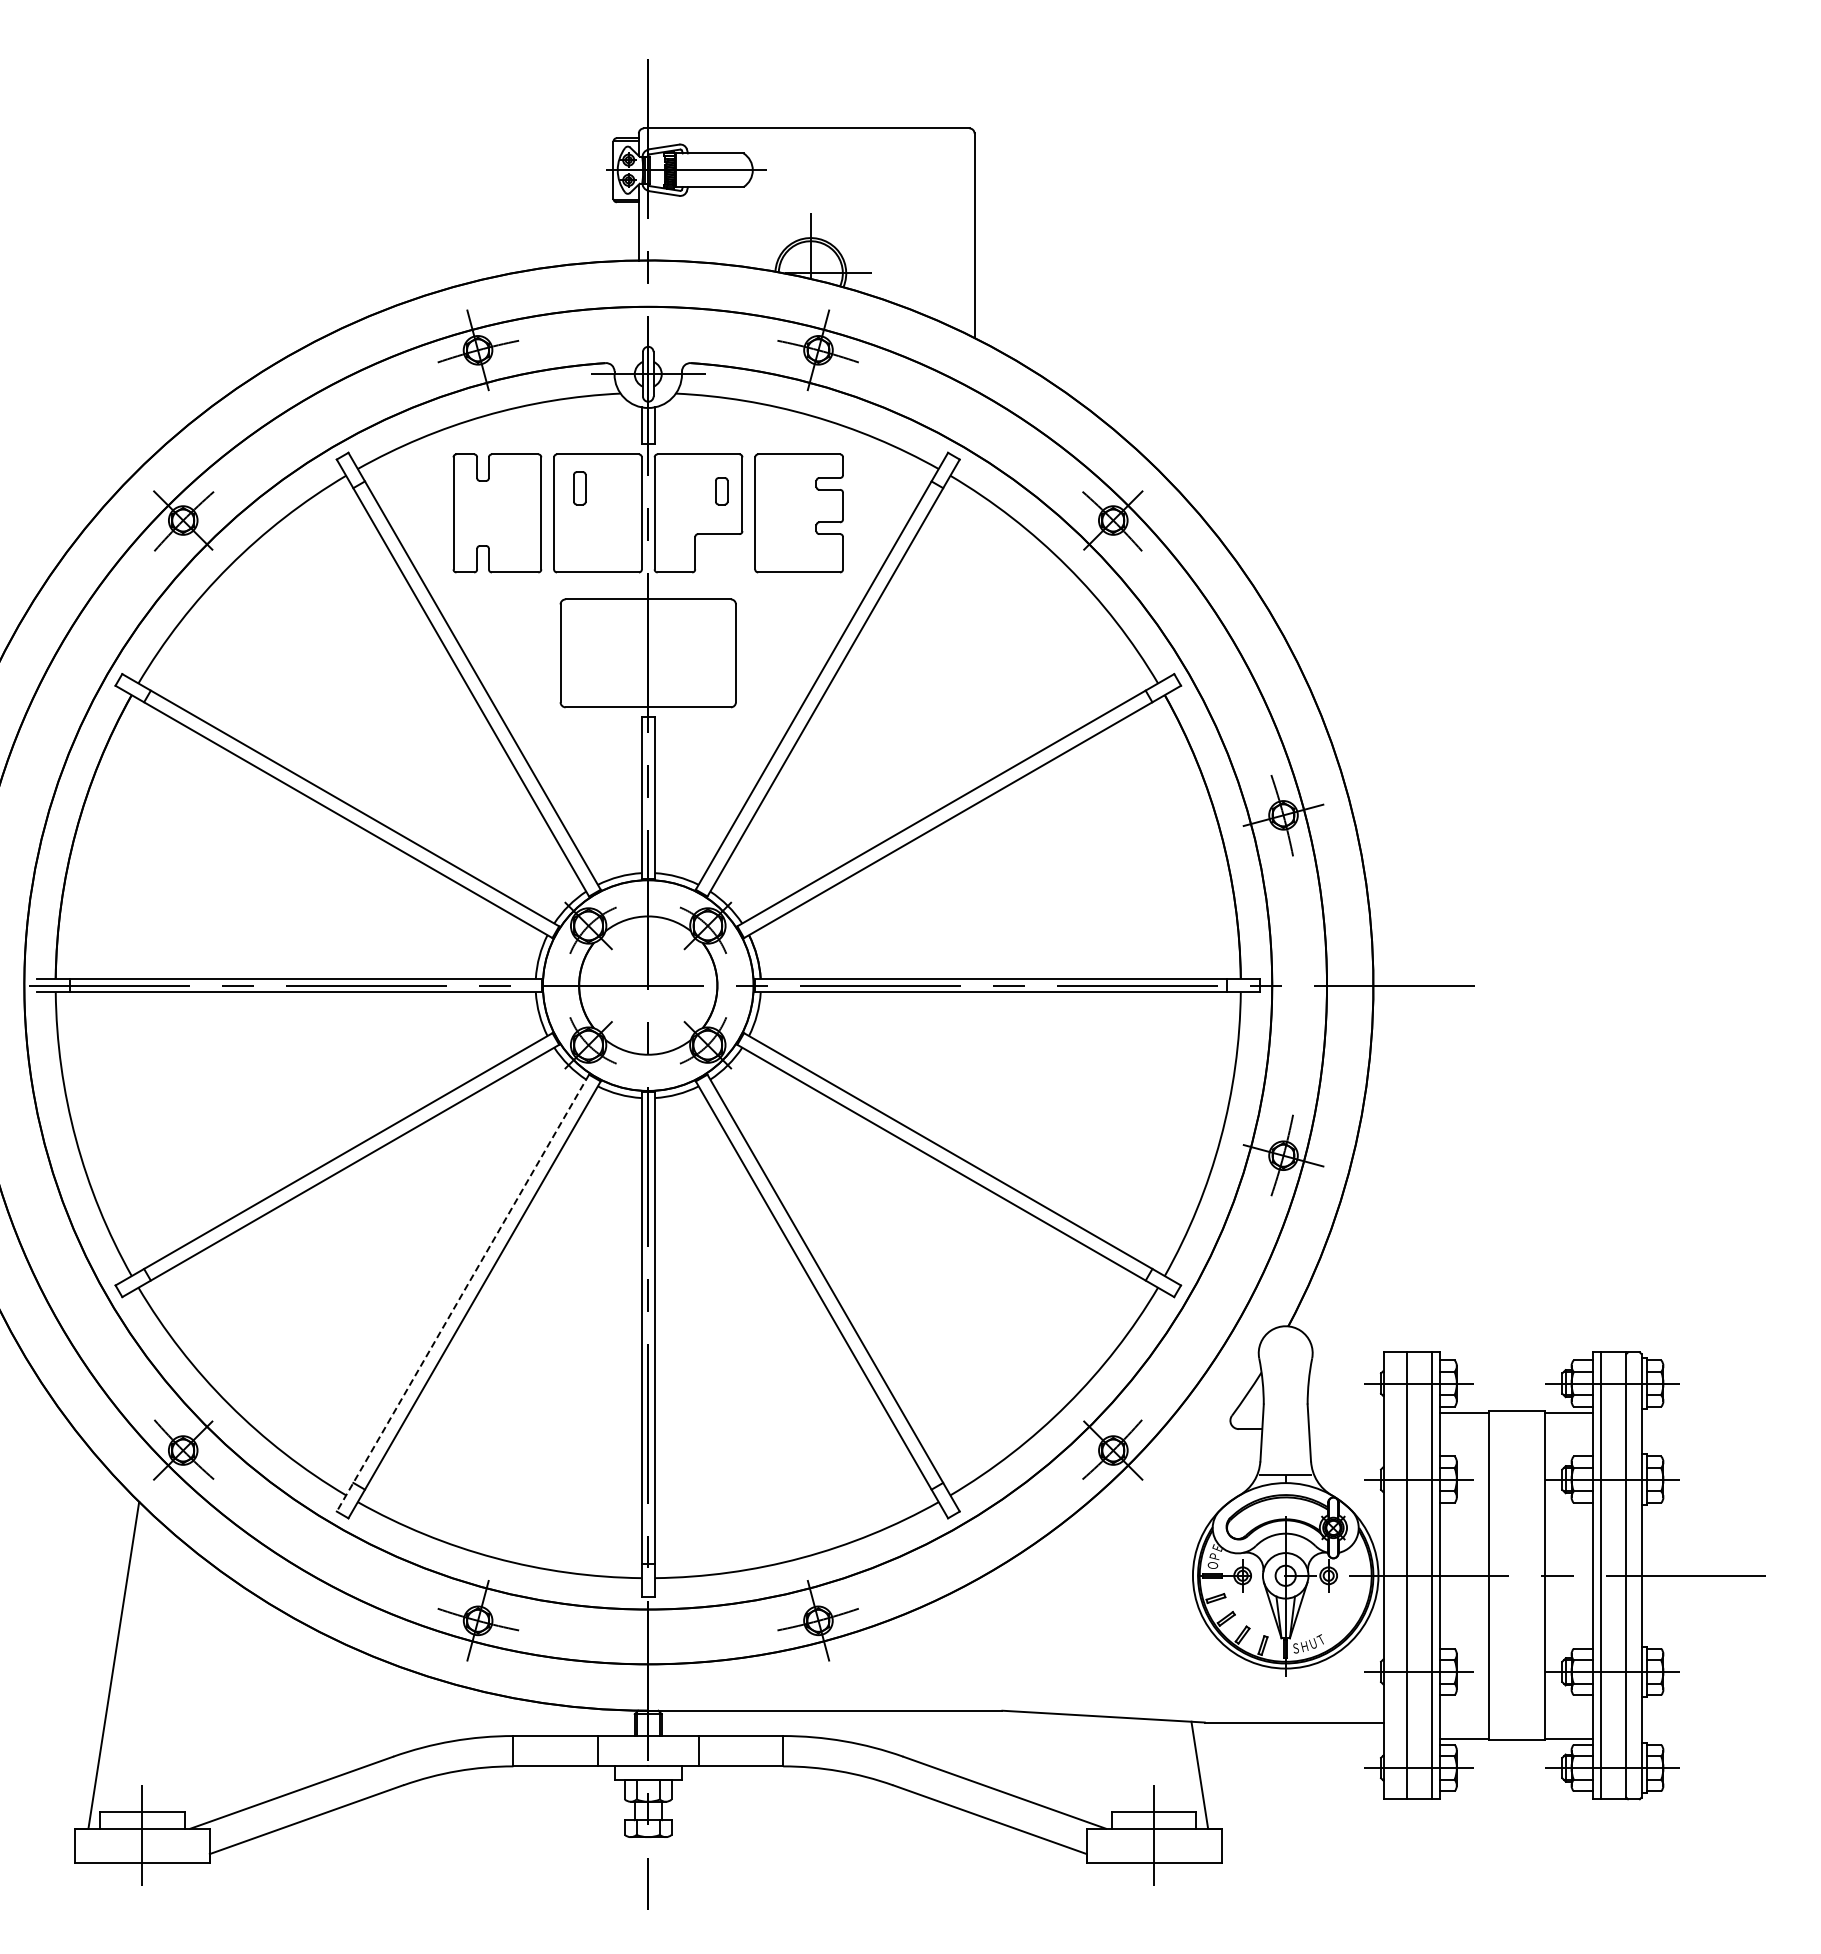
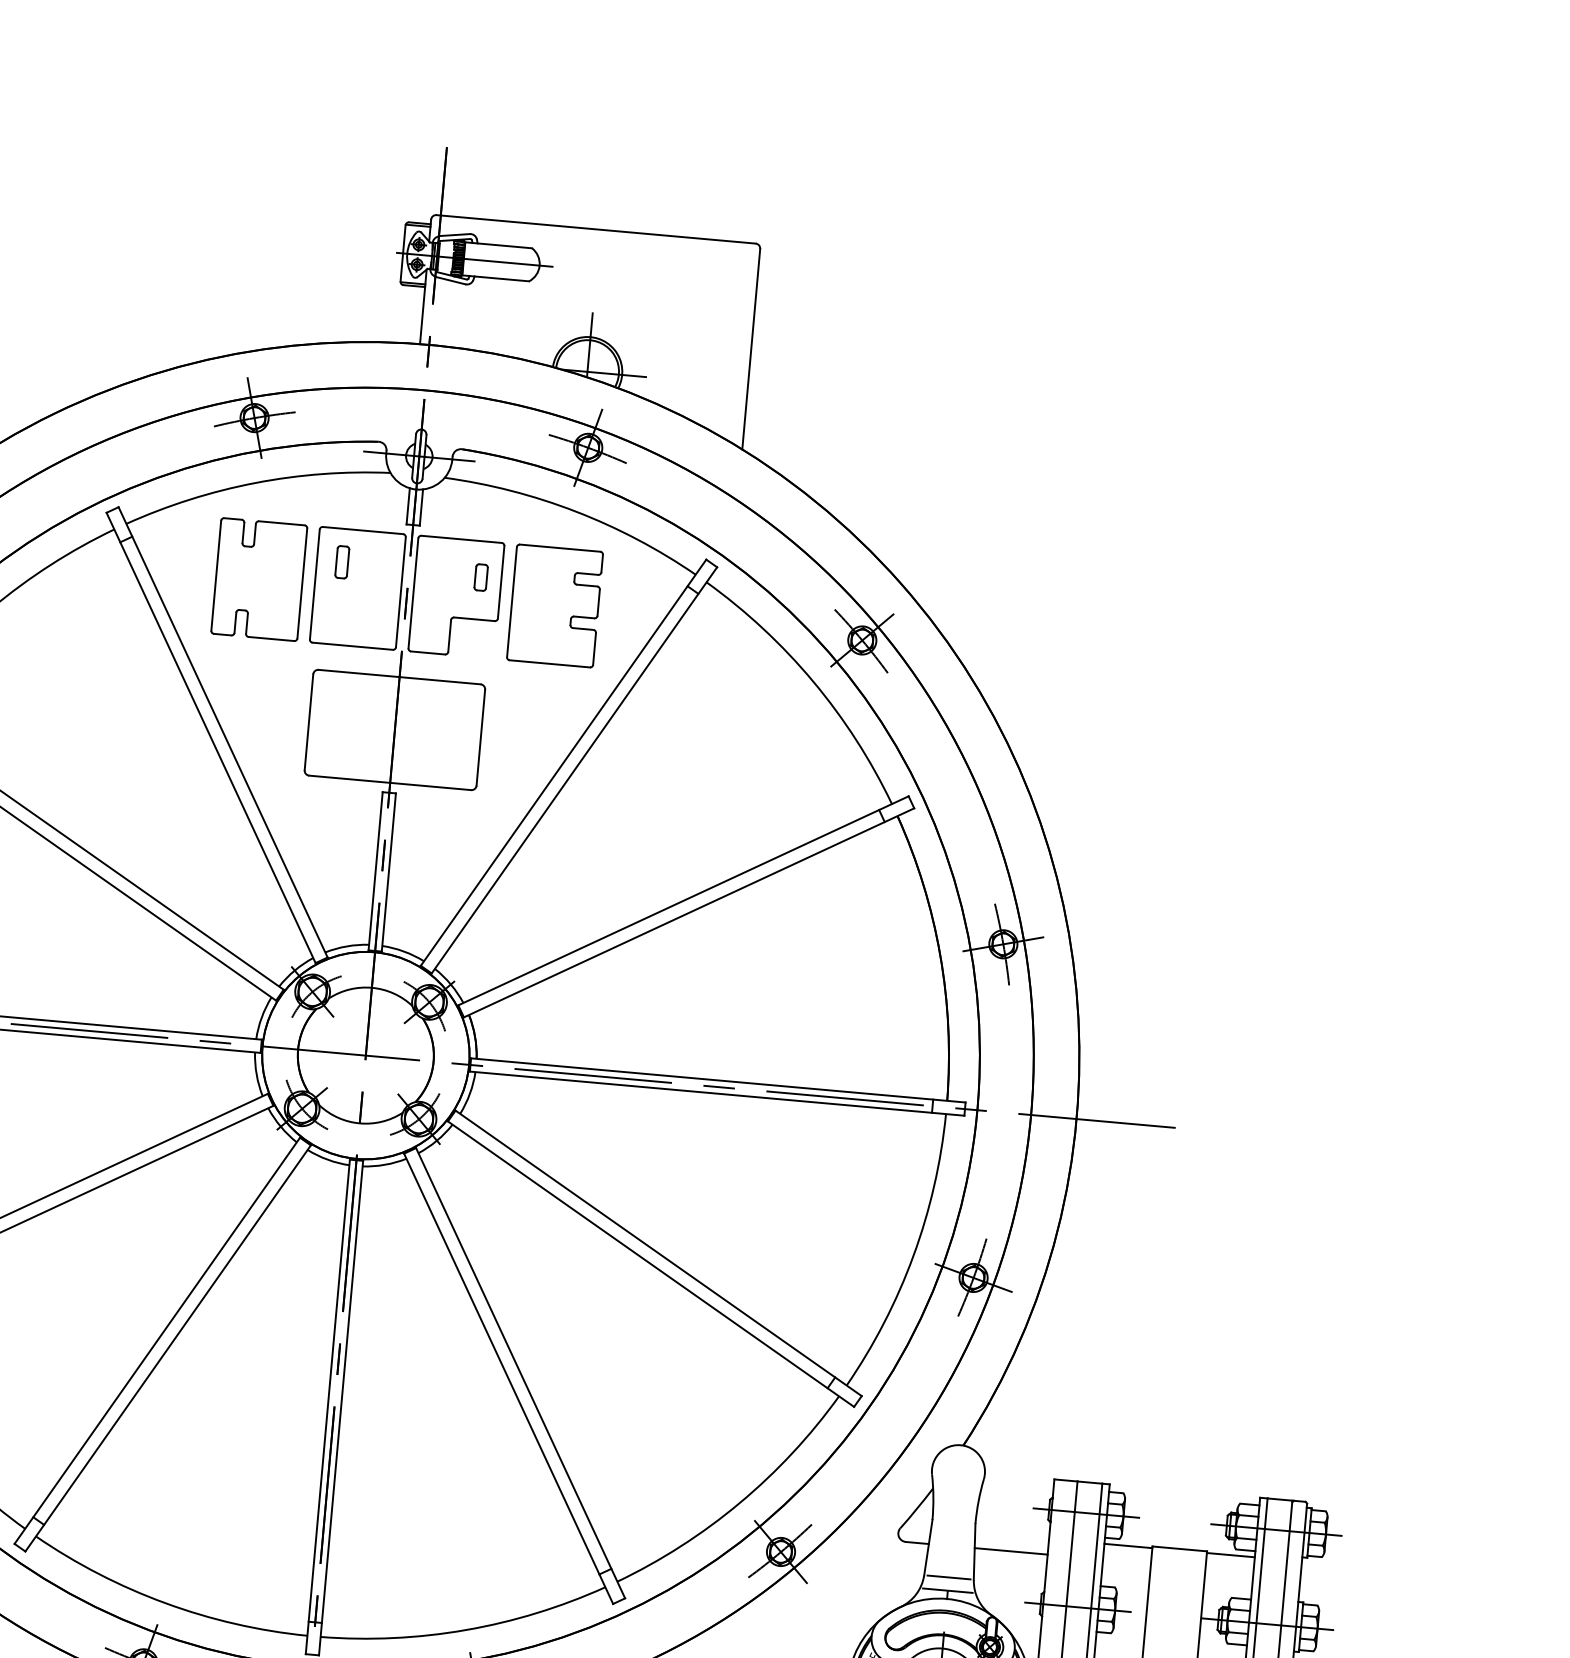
line: (462, 1293) -> (156, 1341), dashed -> solid
line: (1346, 1429) -> (1011, 1551), added
line: (1285, 1461) -> (948, 1577), added

